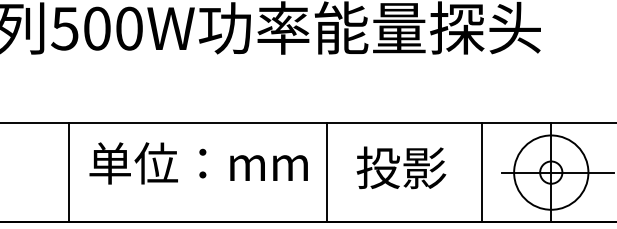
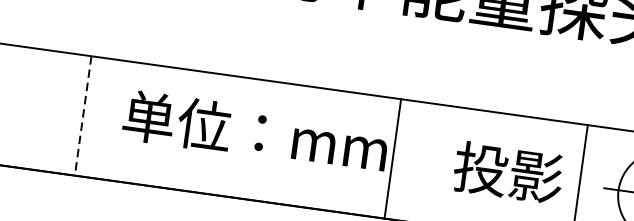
text: (198, 163) -> (255, 132), moved
text: (401, 167) -> (508, 172), moved
line: (69, 172) -> (83, 115), solid -> dashed

